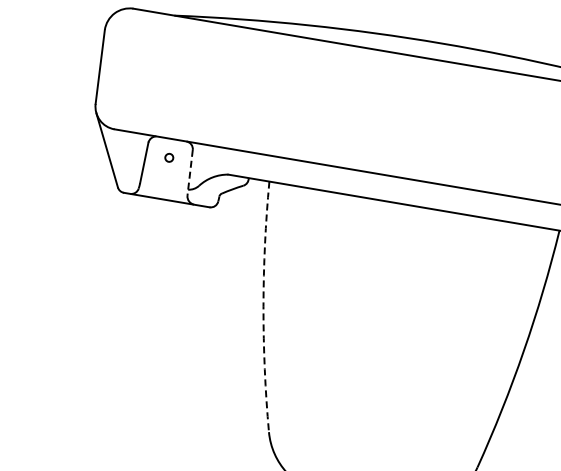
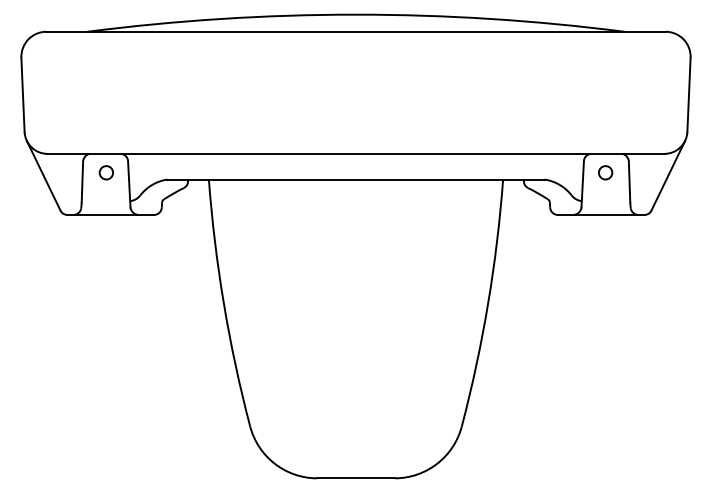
circle: (168, 157) -> (105, 172), size x1.67
line: (190, 173) -> (129, 184), dashed -> solid
arc: (262, 307) -> (223, 304), dashed -> solid

